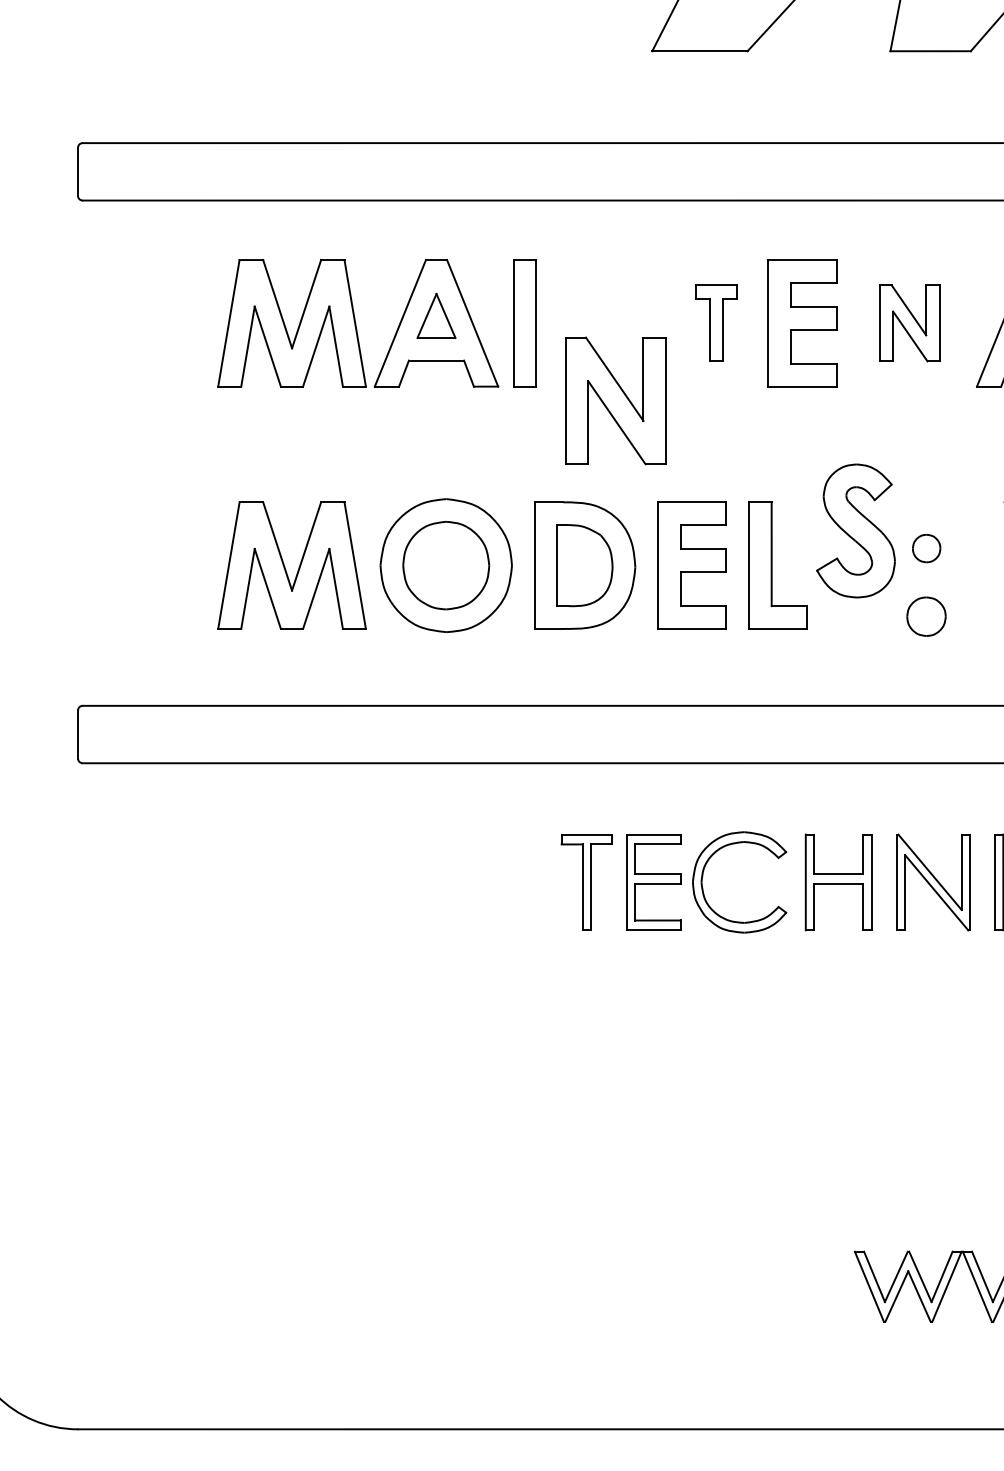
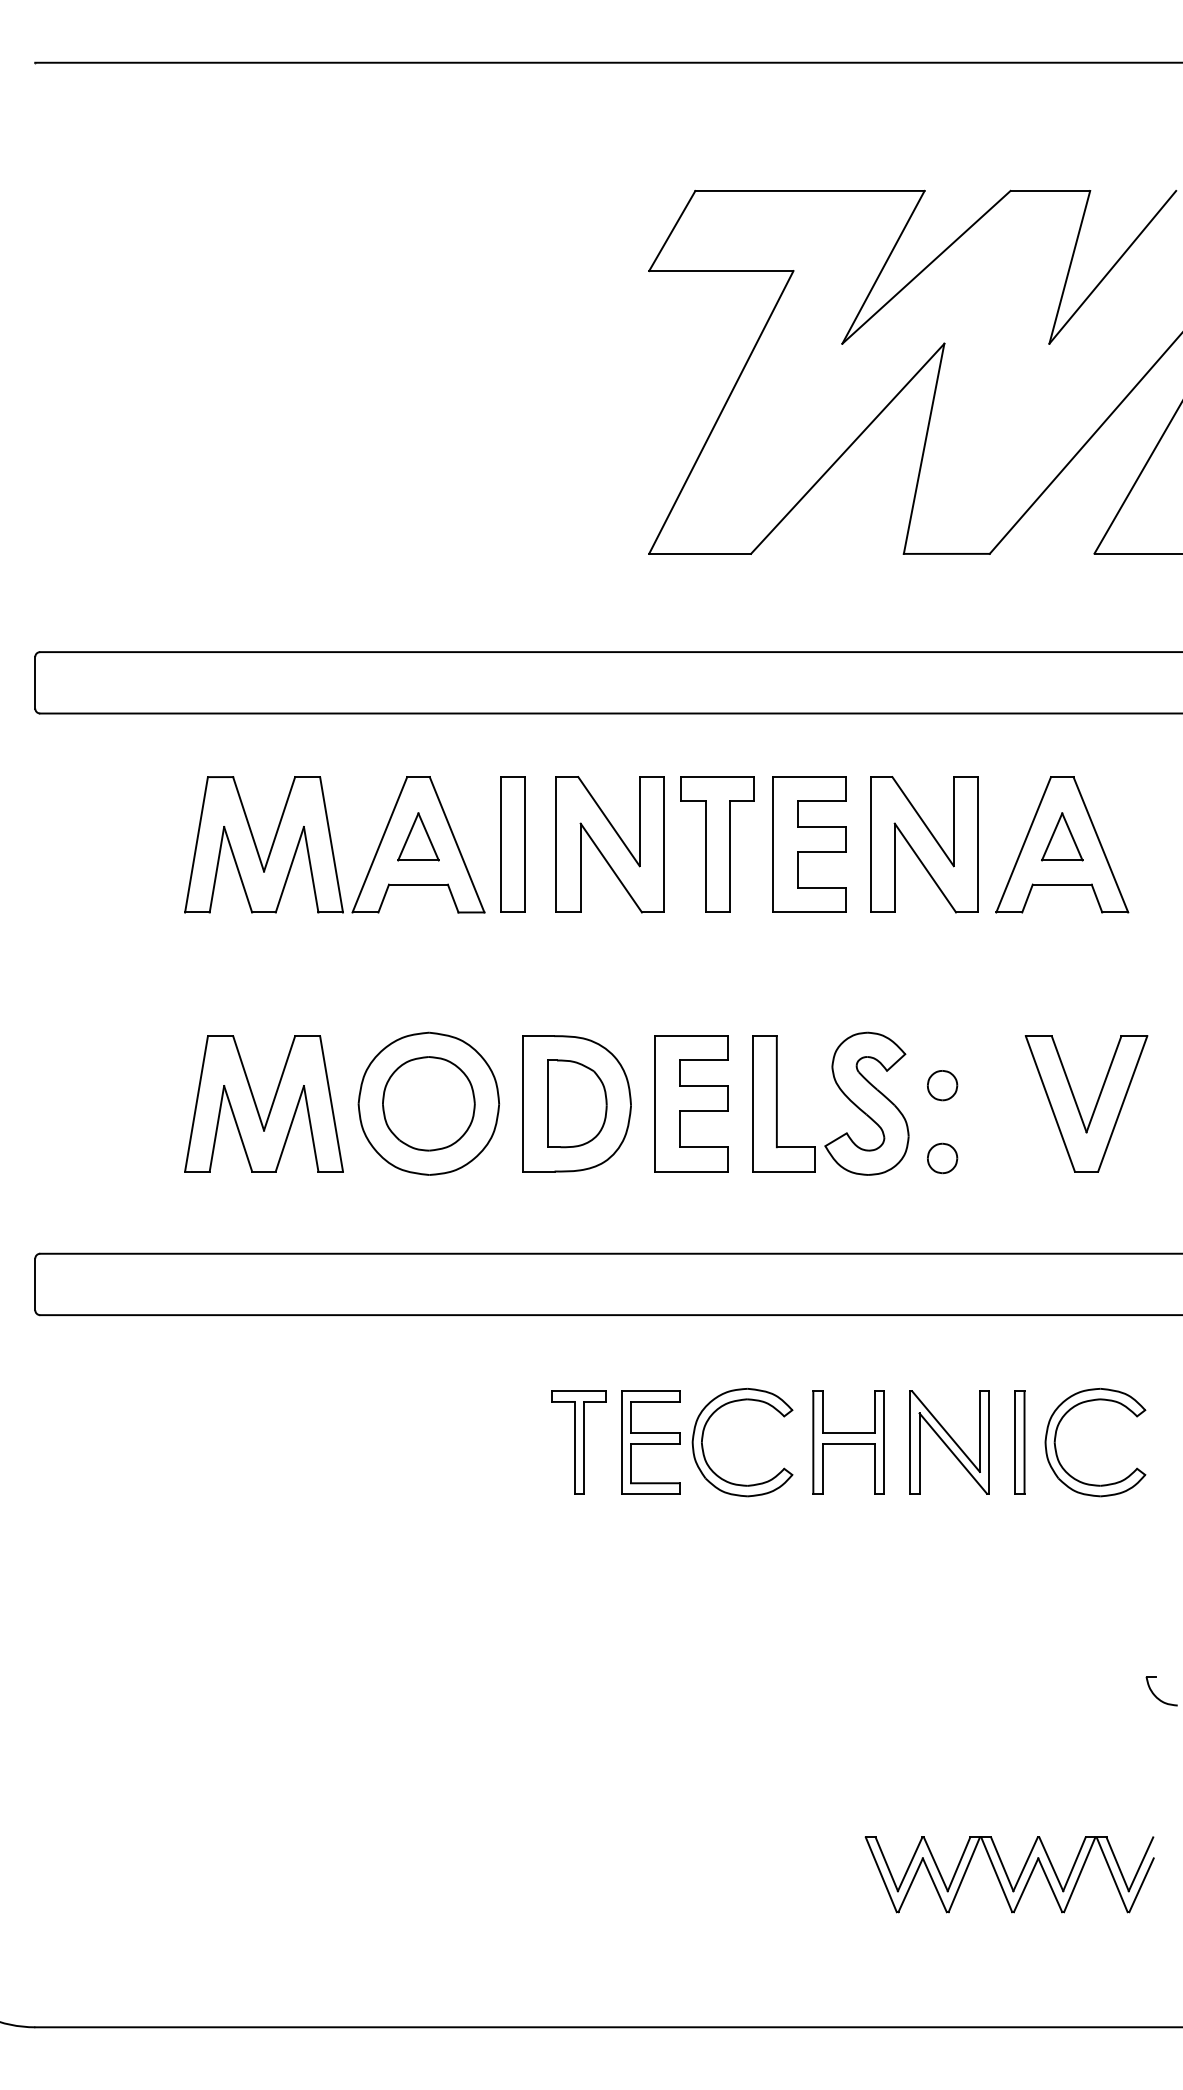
part: (716, 323) -> (717, 844), size x1.67
part: (909, 323) -> (924, 844), size x1.67
part: (615, 400) -> (609, 844), moved
part: (855, 530) -> (866, 1103), moved
part: (926, 616) -> (942, 1158), size x0.71

